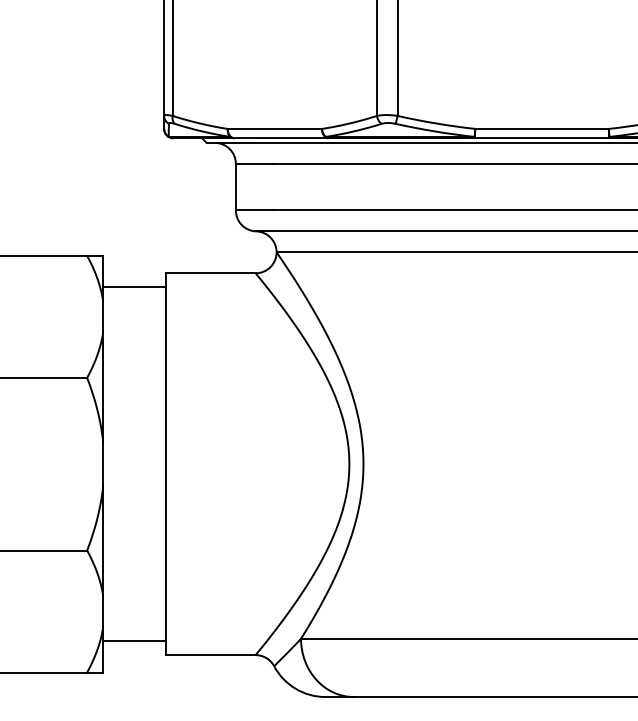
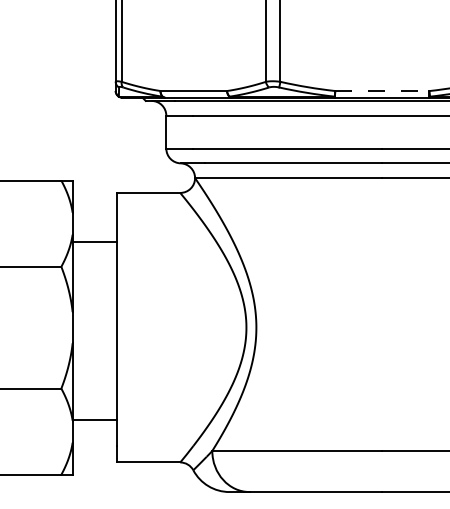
line: (542, 129) -> (382, 91), solid -> dashed
line: (134, 286) -> (94, 241), moved
line: (134, 641) -> (94, 419), moved

